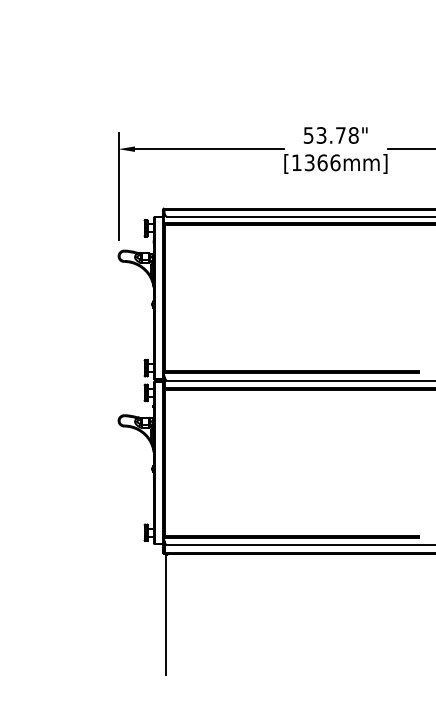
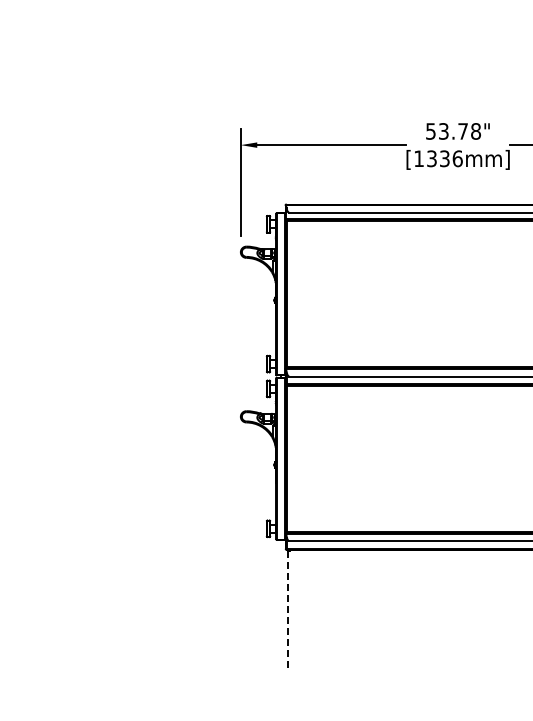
text: (322, 162) -> (444, 158), [1366mm] -> [1336mm]
line: (166, 615) -> (288, 611), solid -> dashed

